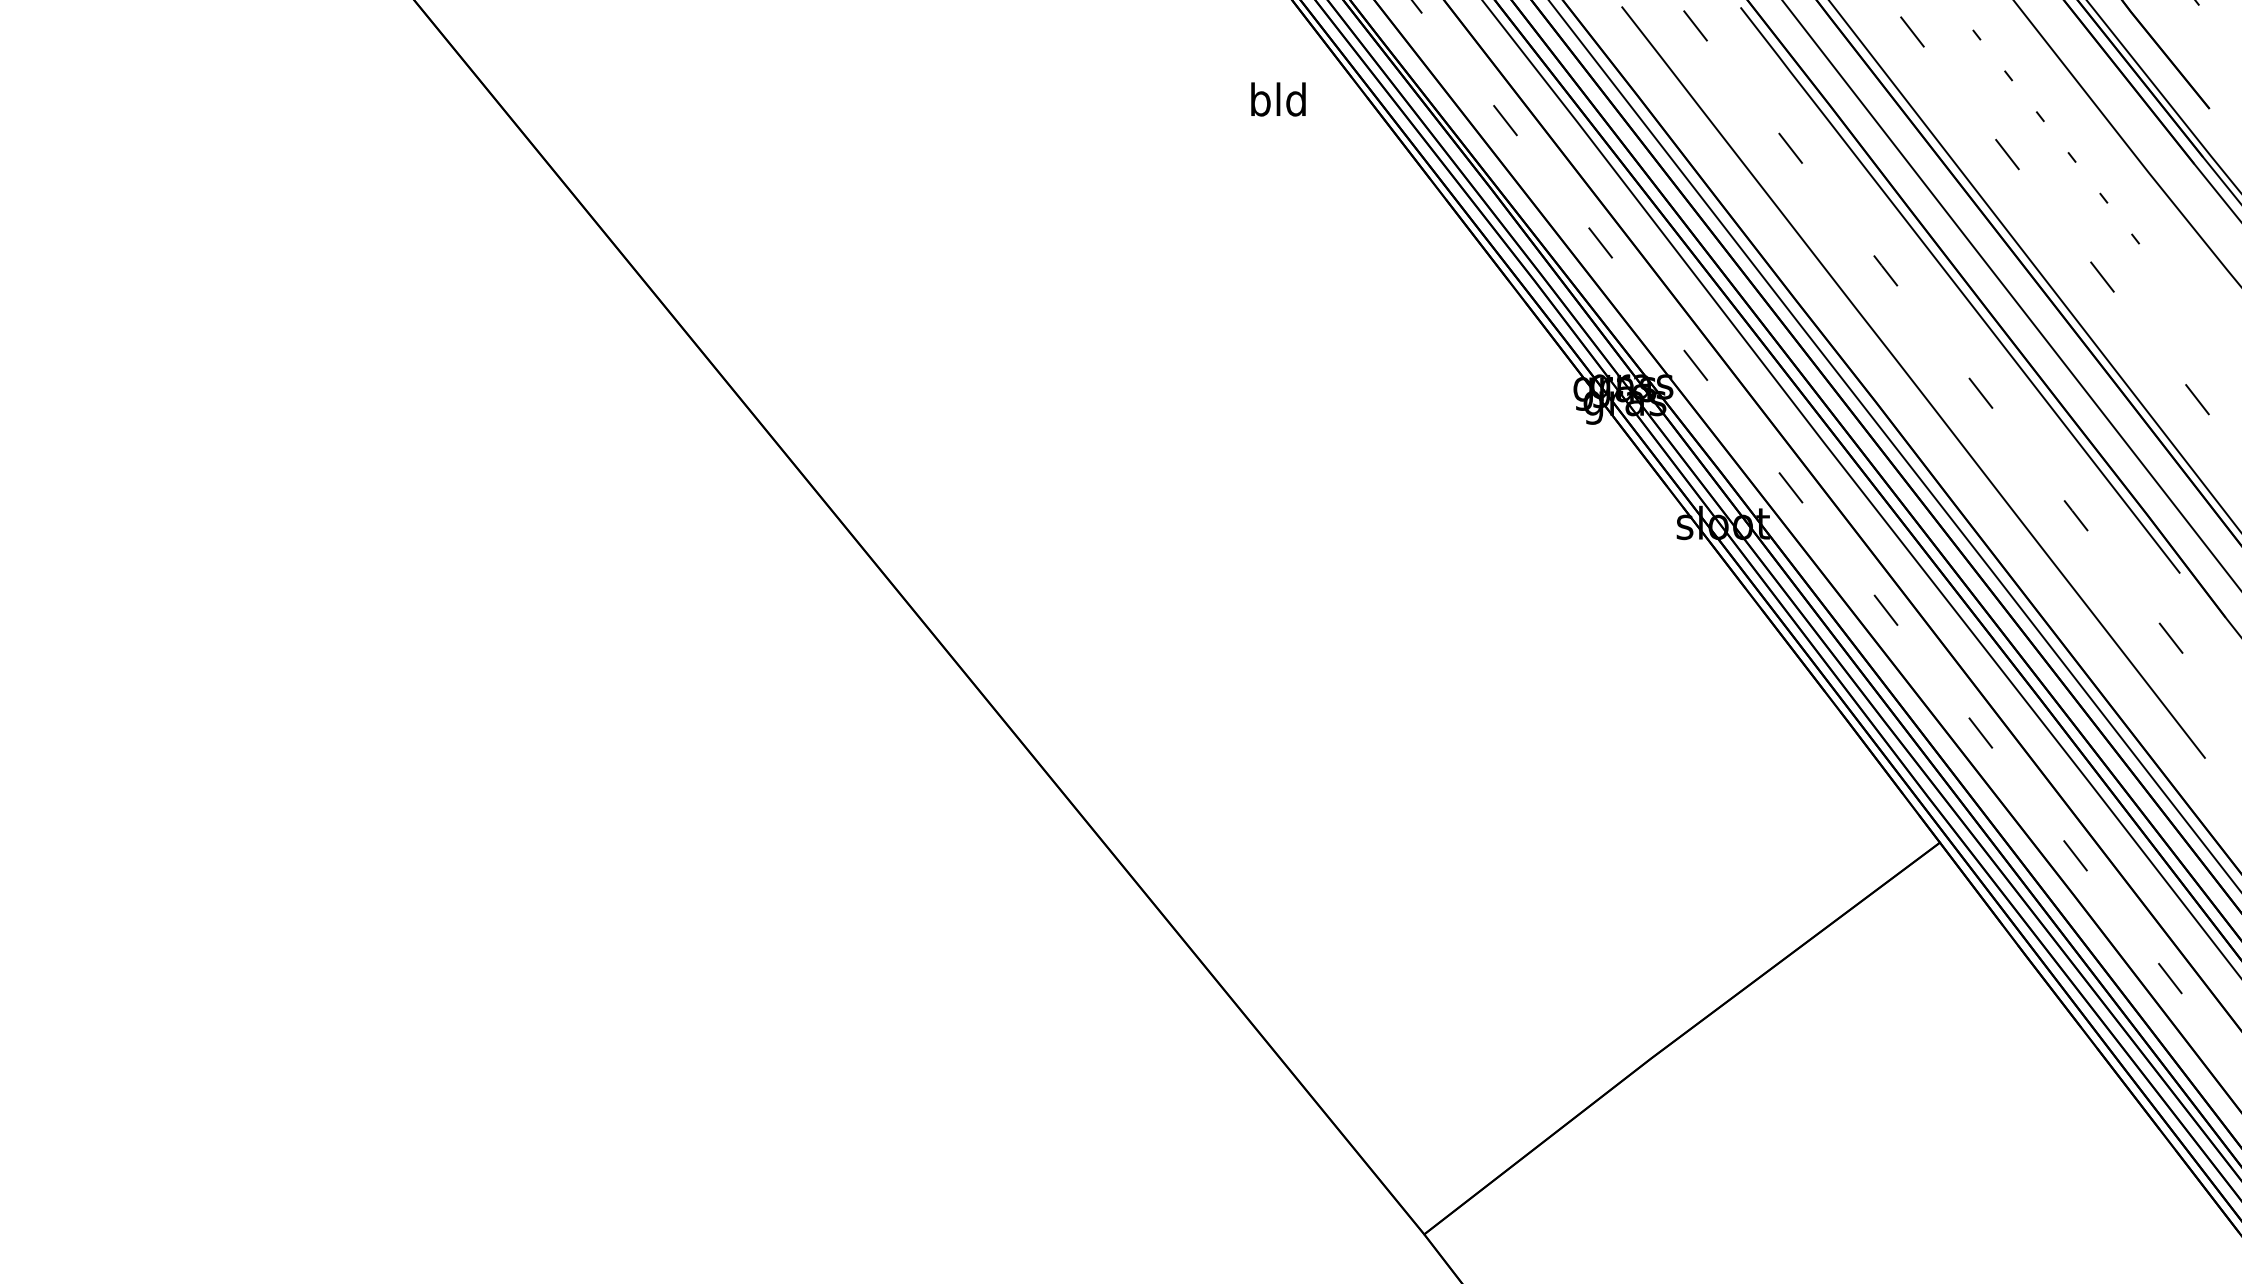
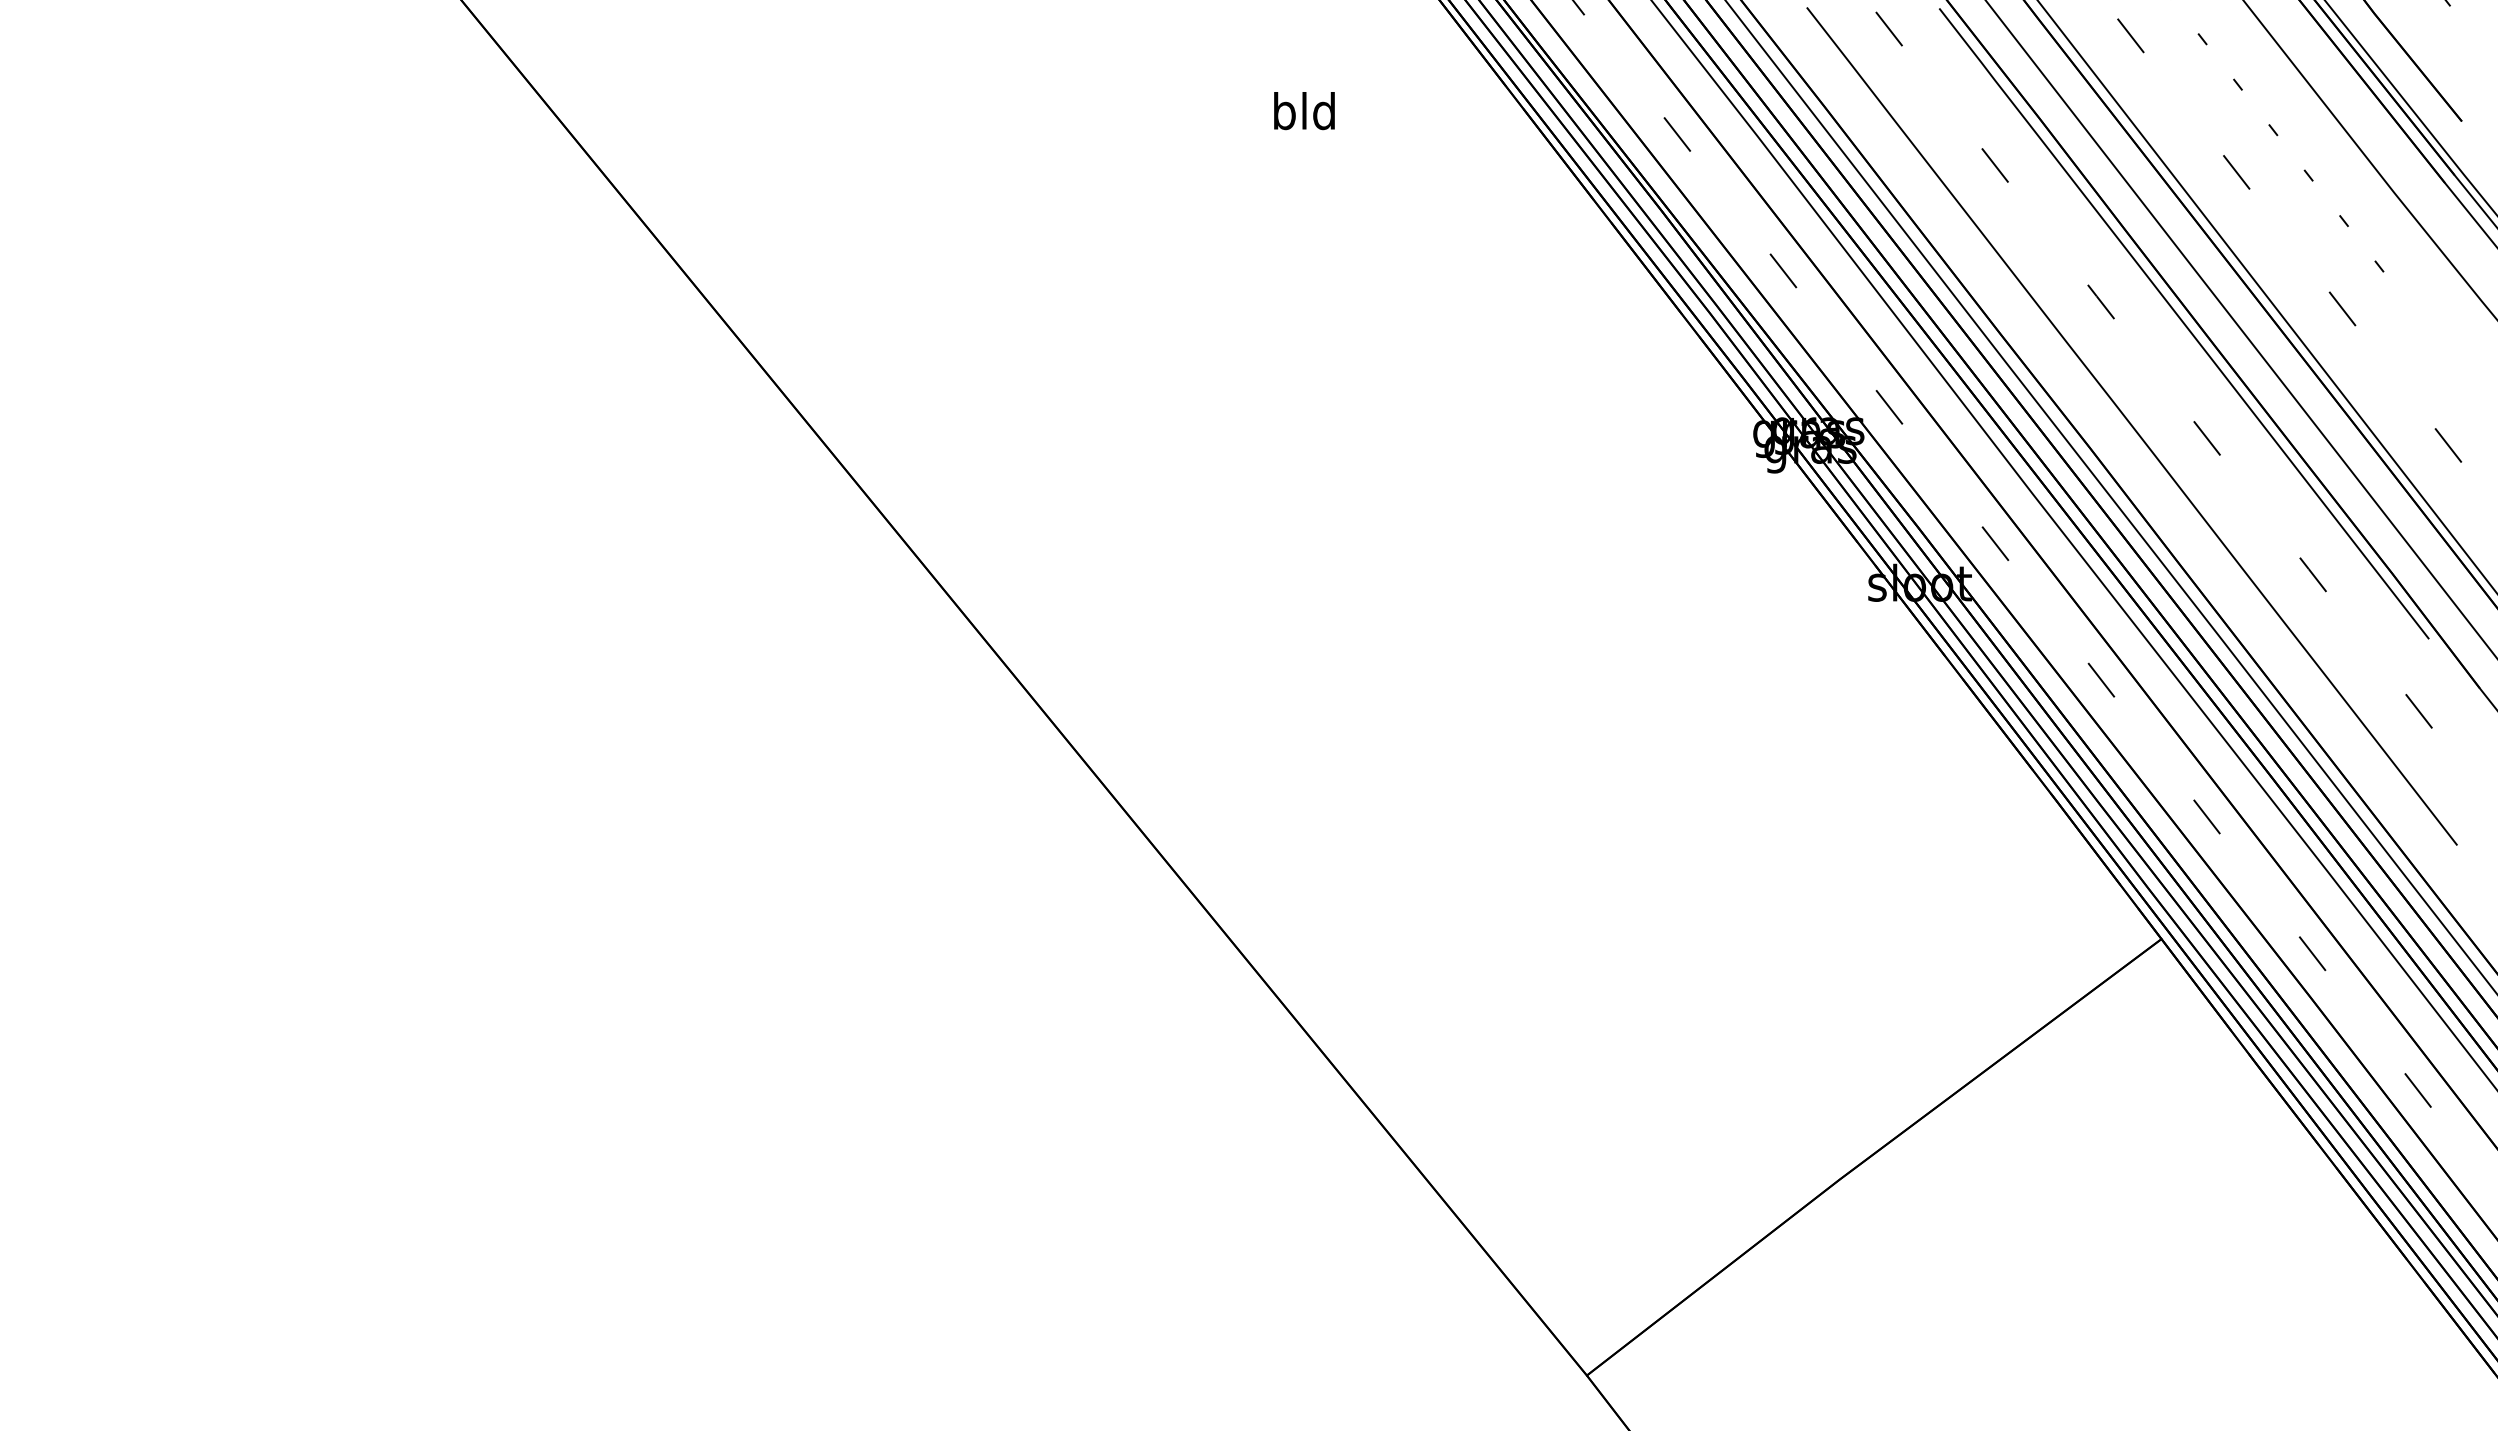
text: (1278, 99) -> (1304, 111), moved

